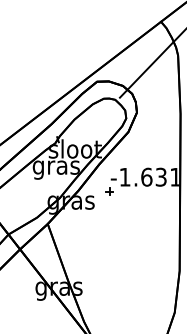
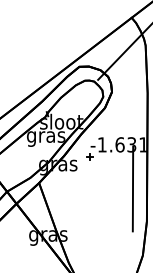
line: (162, 230) -> (132, 188), added

